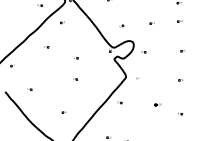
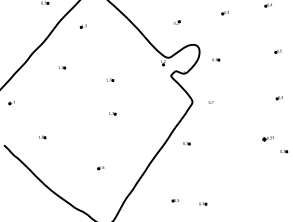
part: (157, 104) -> (267, 138), moved

